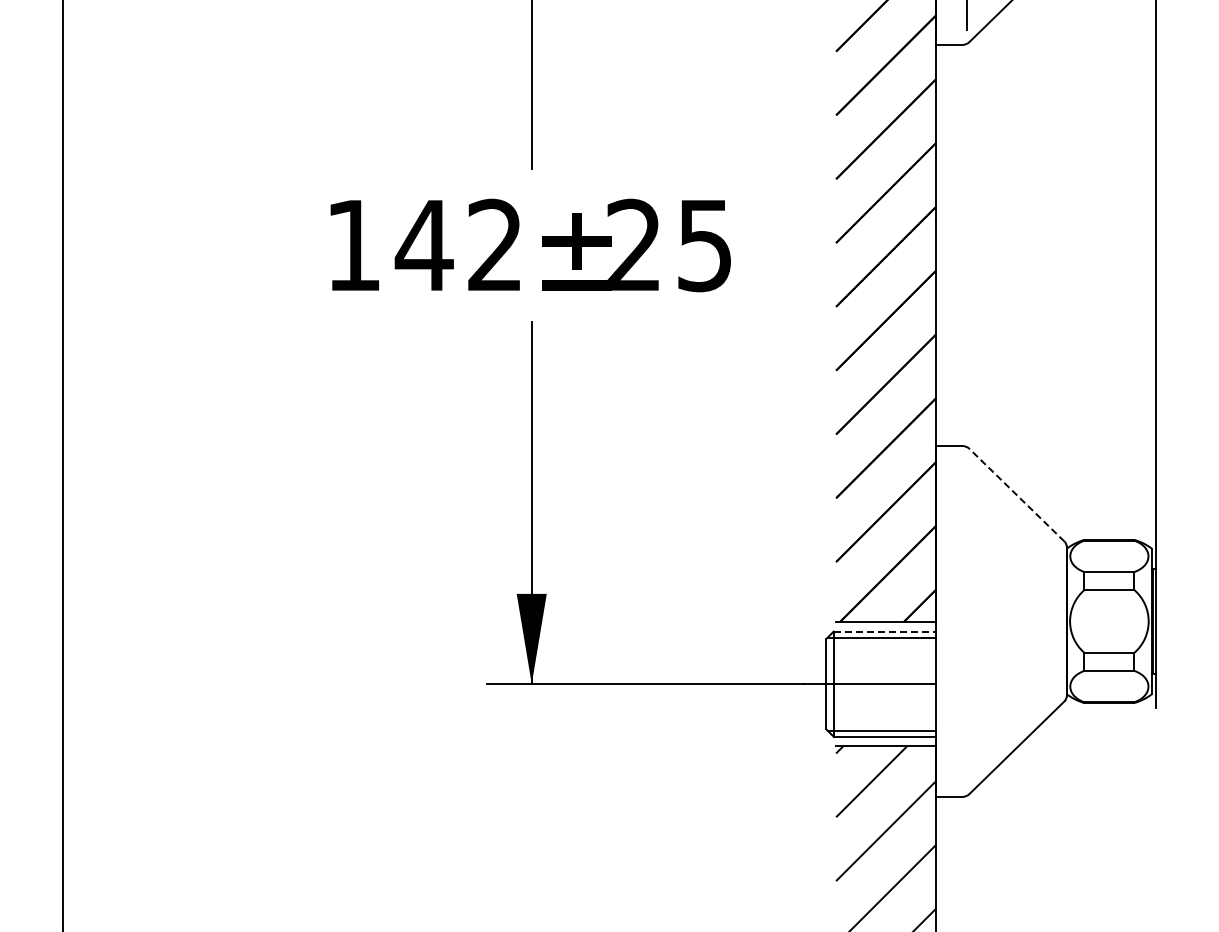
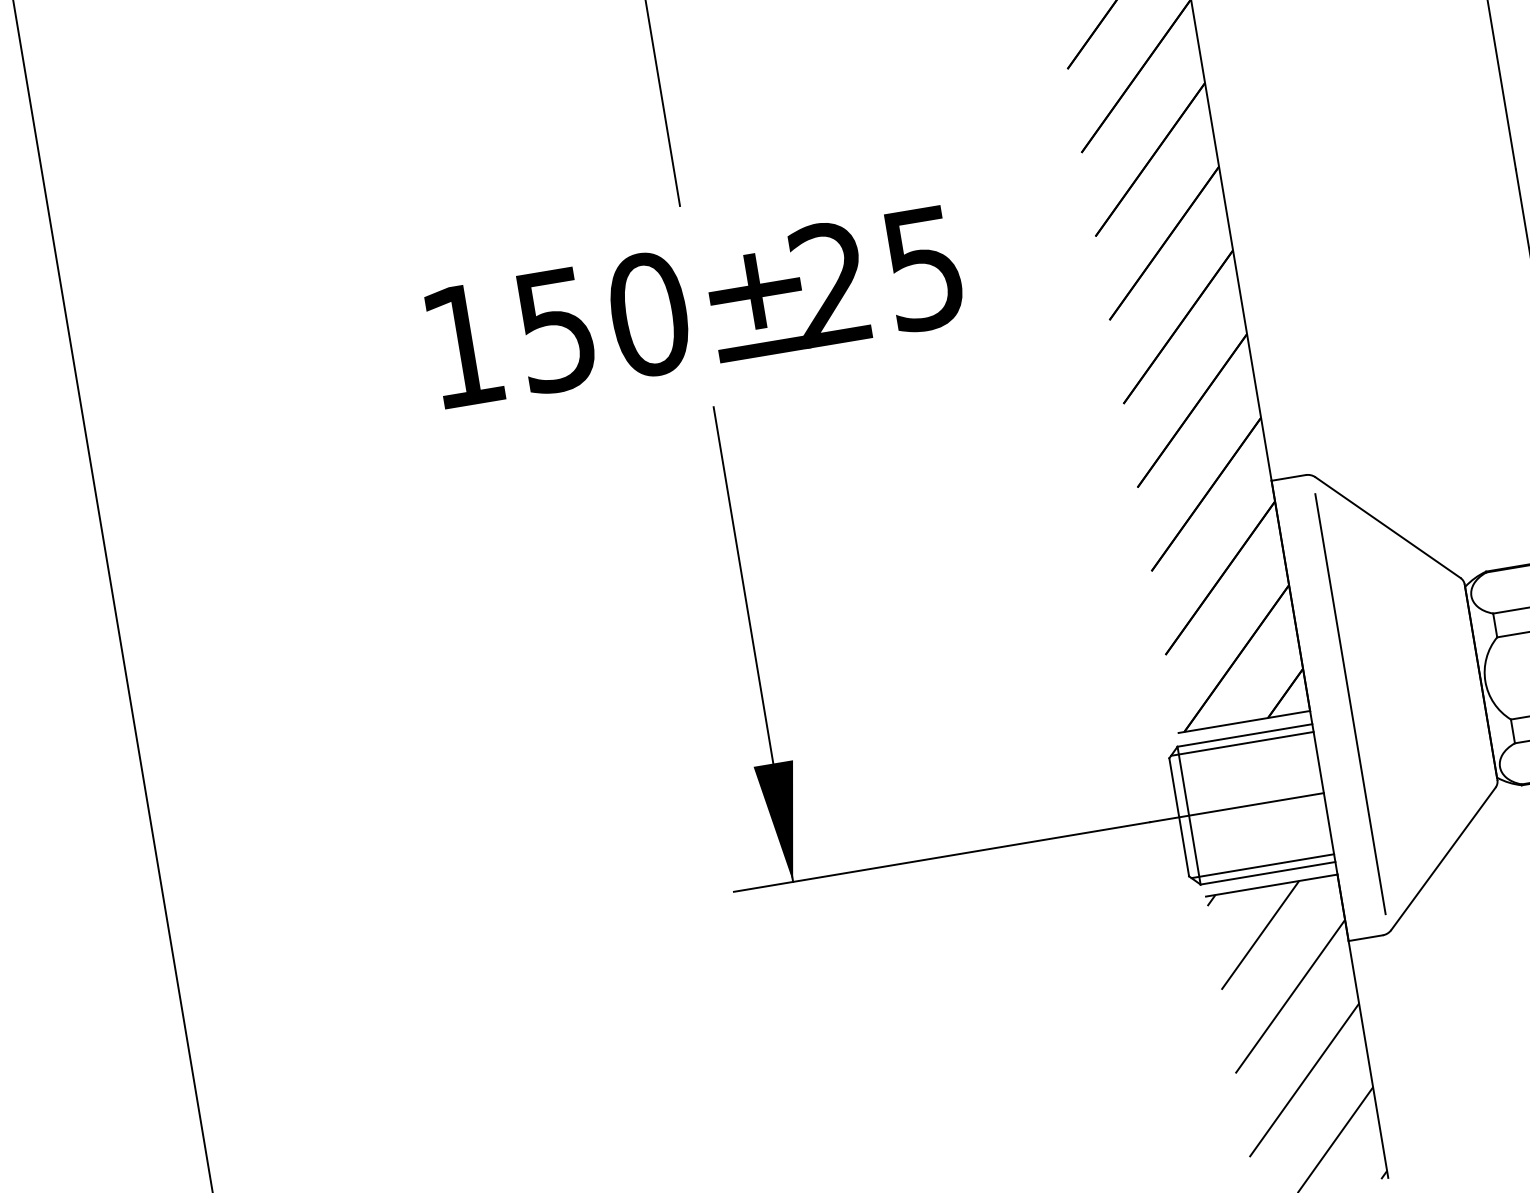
text: (458, 245) -> (600, 322), 142 -> 150
line: (1016, 494) -> (1387, 526), dashed -> solid
line: (967, 621) -> (1350, 704), added
line: (885, 631) -> (1245, 735), dashed -> solid

